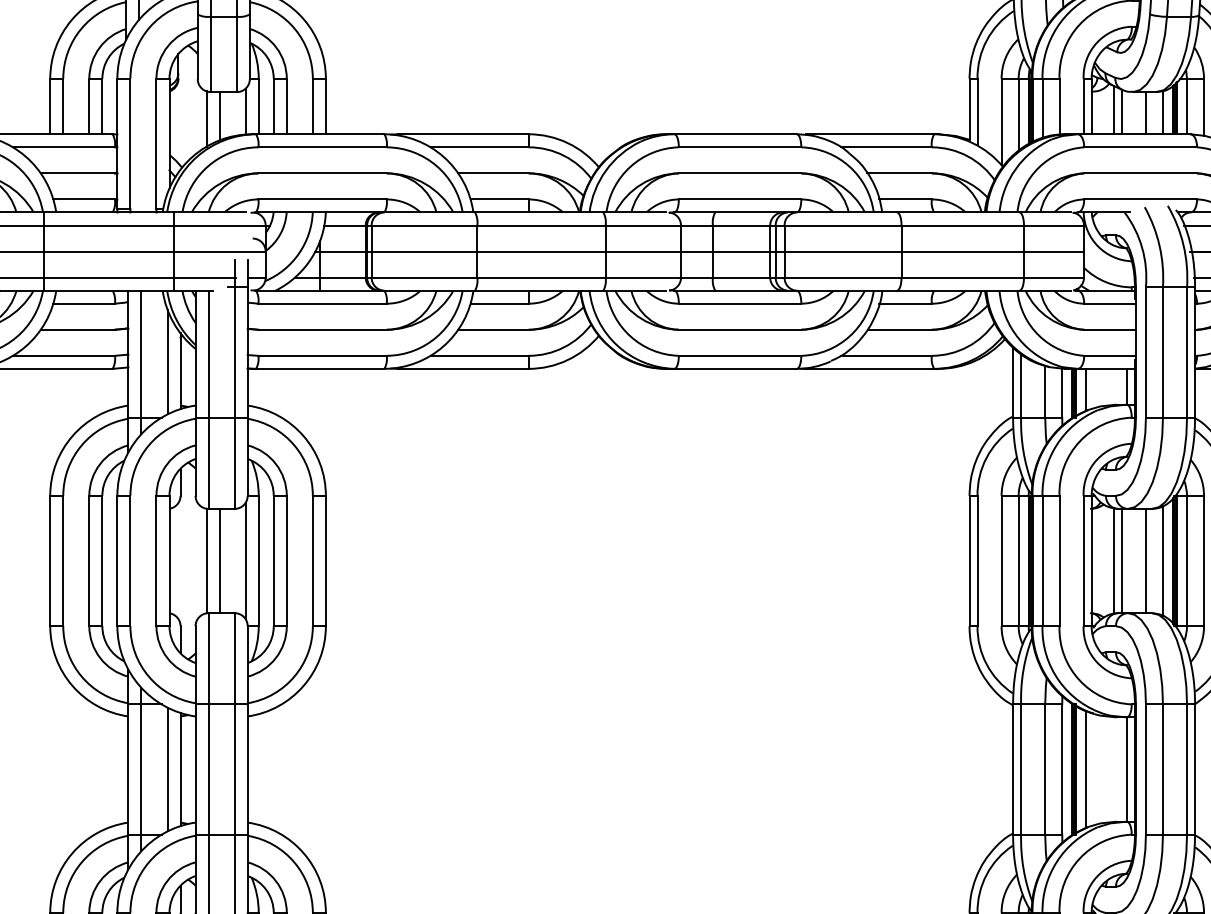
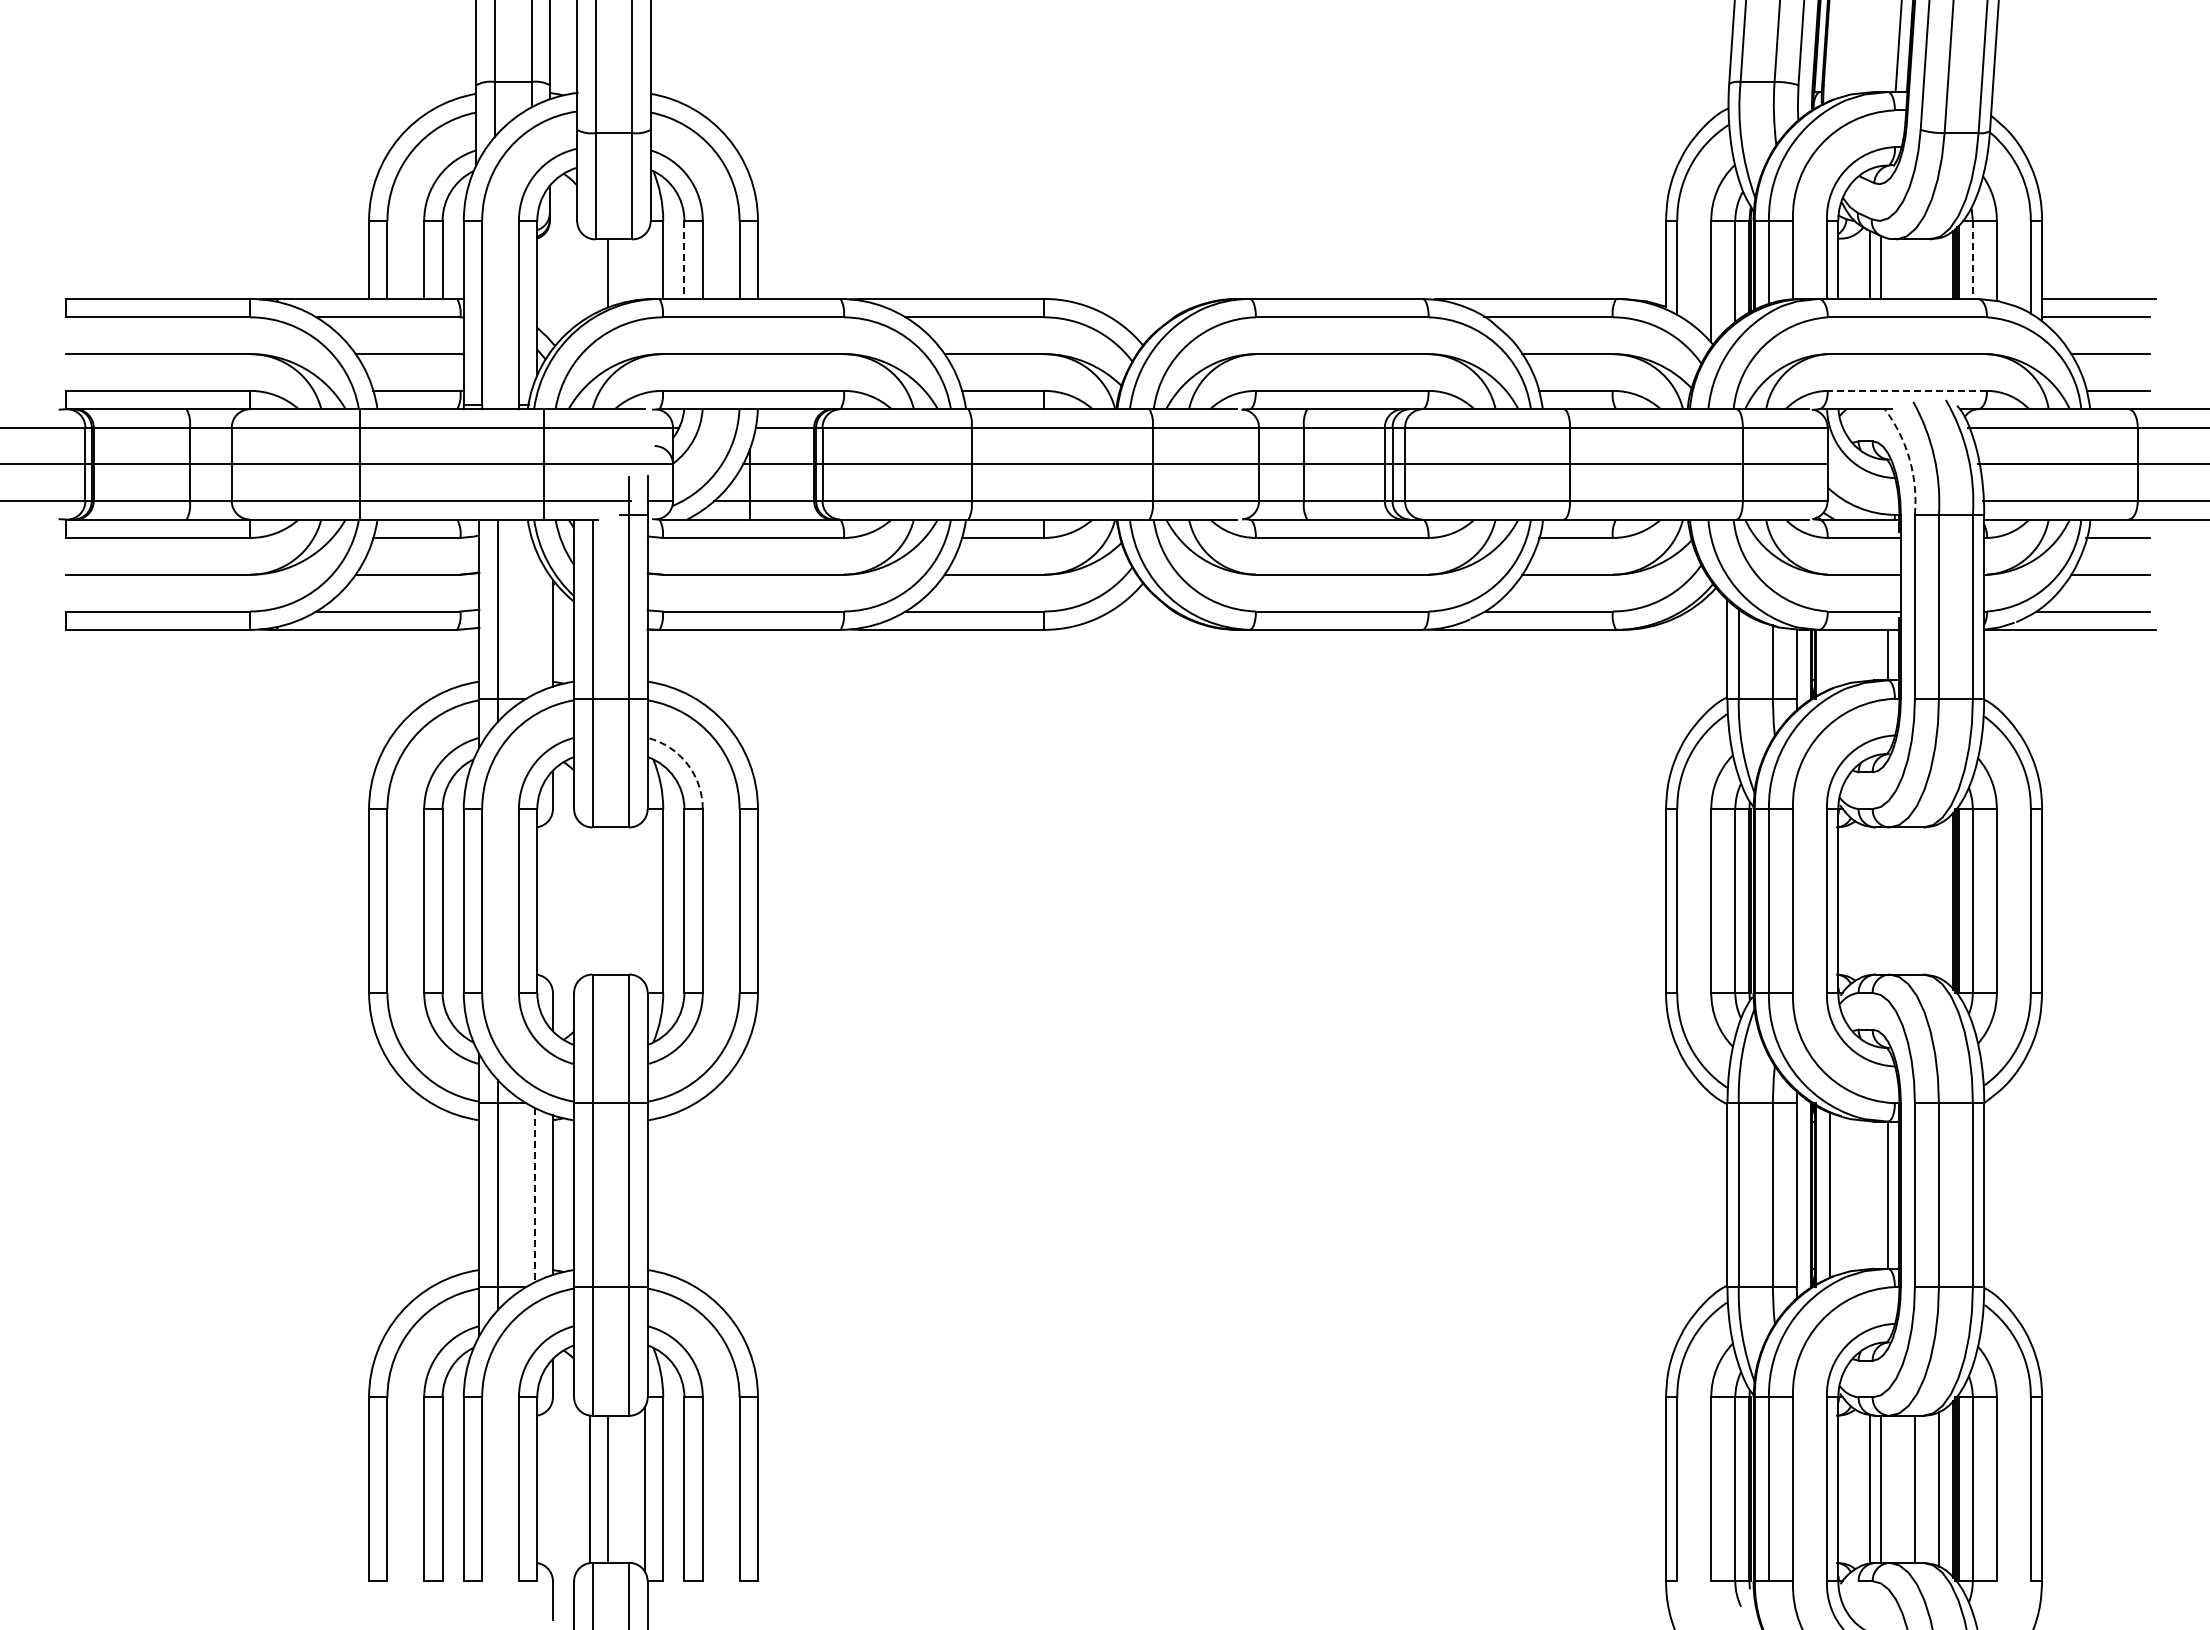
line: (273, 107) -> (684, 260), solid -> dashed
line: (1186, 107) -> (1972, 260), solid -> dashed
line: (245, 111) -> (644, 266), removed
line: (1146, 112) -> (1915, 268), removed
line: (1163, 112) -> (1939, 268), removed
line: (206, 119) -> (589, 277), removed
line: (1140, 199) -> (1907, 390), solid -> dashed
arc: (1142, 248) -> (1909, 459), solid -> dashed
line: (167, 362) -> (534, 620), removed
line: (1086, 389) -> (1830, 659), removed
arc: (275, 464) -> (687, 764), solid -> dashed
line: (206, 560) -> (589, 900), removed
line: (219, 560) -> (608, 900), removed
line: (245, 560) -> (644, 900), removed
line: (1113, 560) -> (1869, 900), removed
line: (1122, 560) -> (1881, 900), removed
line: (1146, 560) -> (1915, 900), removed
line: (1163, 560) -> (1939, 900), removed
line: (167, 769) -> (534, 1195), solid -> dashed

